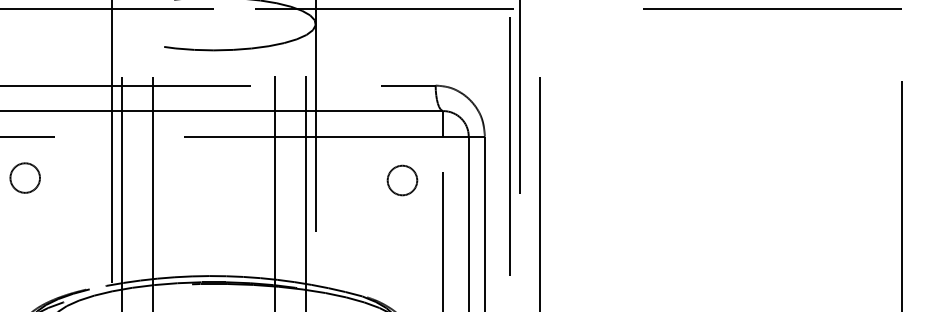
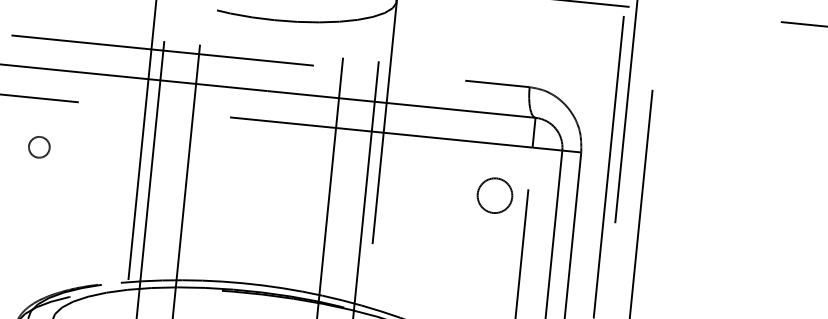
circle: (24, 177) -> (38, 146), size x0.6
circle: (402, 180) -> (495, 195), moved

